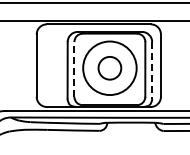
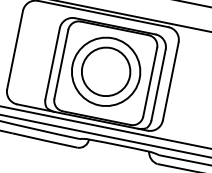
line: (74, 68) -> (61, 63), dashed -> solid
circle: (109, 68) -> (105, 72), size x1.67
line: (152, 70) -> (158, 85), dashed -> solid

